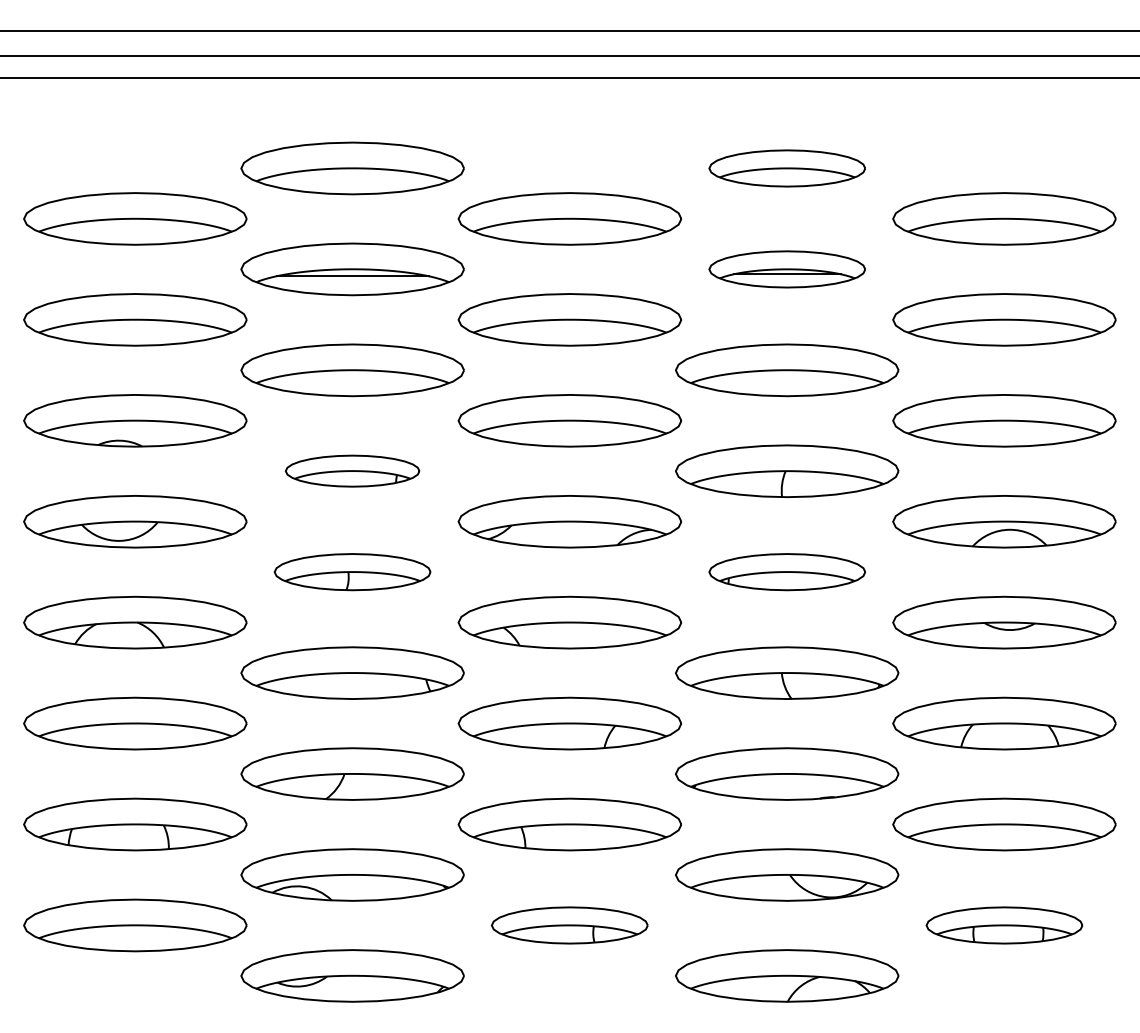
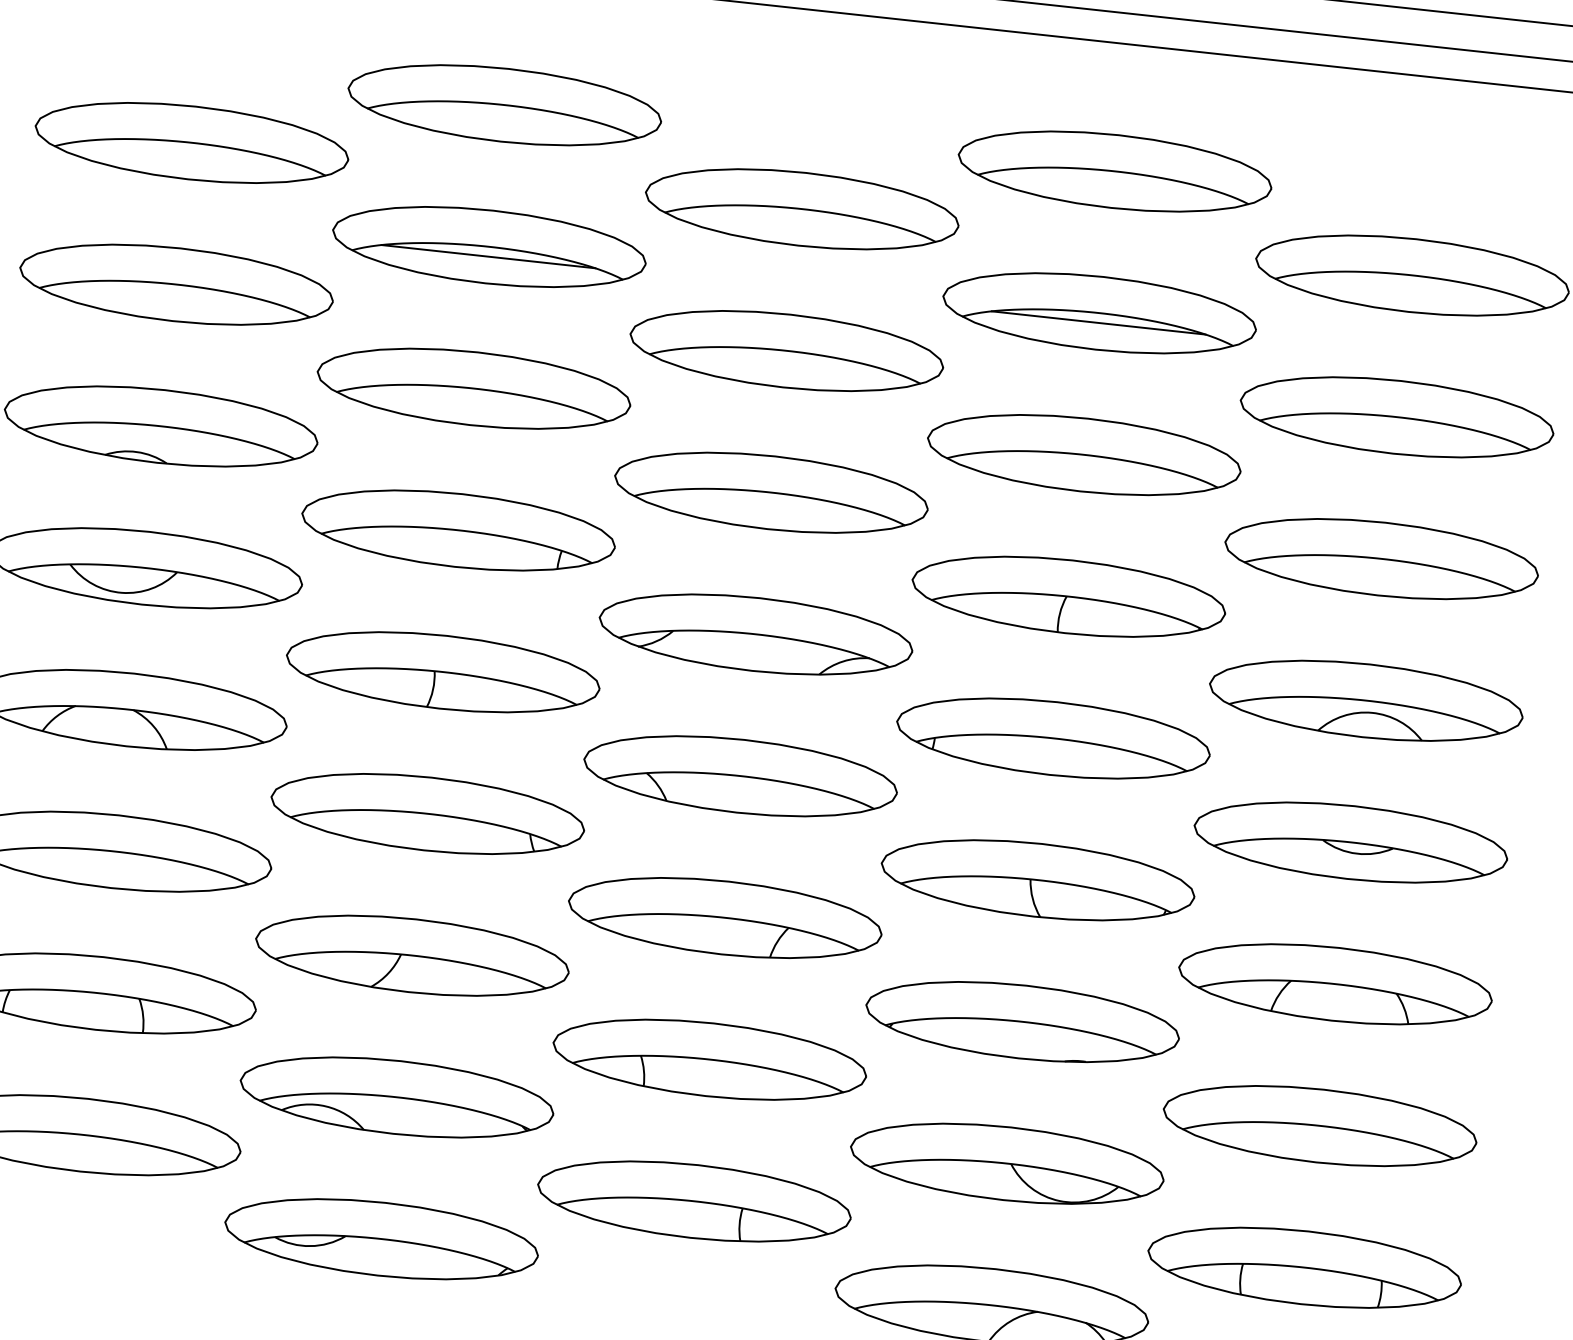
part: (787, 168) -> (1115, 171), size x1.43
part: (787, 269) -> (1100, 313), size x1.43
part: (352, 470) -> (458, 529), size x1.67
part: (352, 571) -> (443, 671), size x1.43
part: (787, 571) -> (1053, 737), size x1.43
part: (569, 925) -> (693, 1201), size x1.43
part: (1004, 925) -> (1304, 1267), size x1.43

